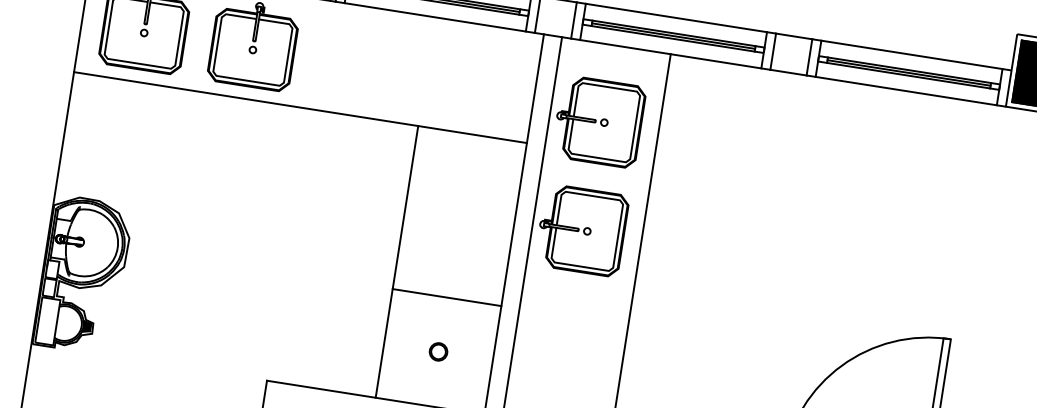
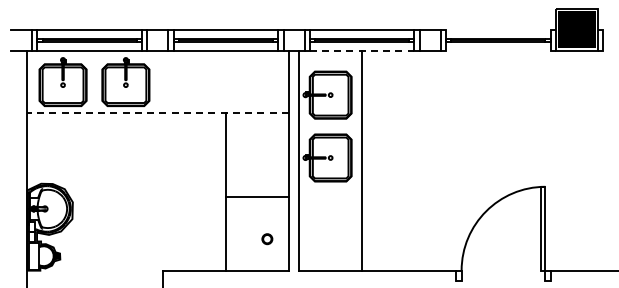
line: (671, 54) -> (362, 50), solid -> dashed
line: (910, 54) -> (497, 29), removed
line: (904, 90) -> (497, 50), removed
line: (299, 107) -> (157, 113), solid -> dashed
line: (445, 296) -> (256, 196), moved
part: (438, 352) -> (267, 239), moved

